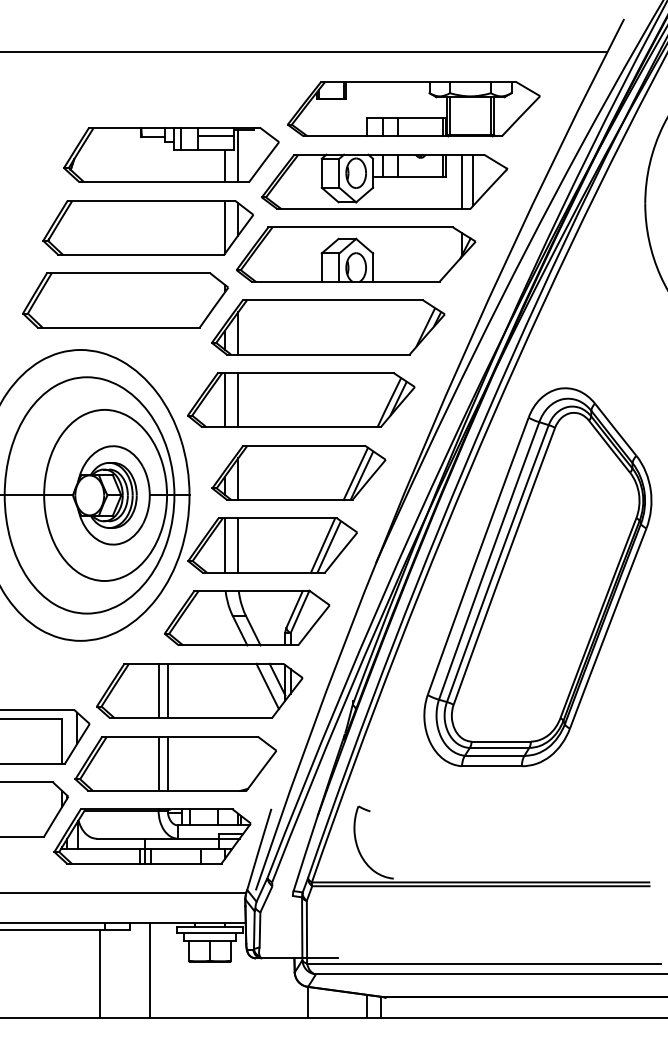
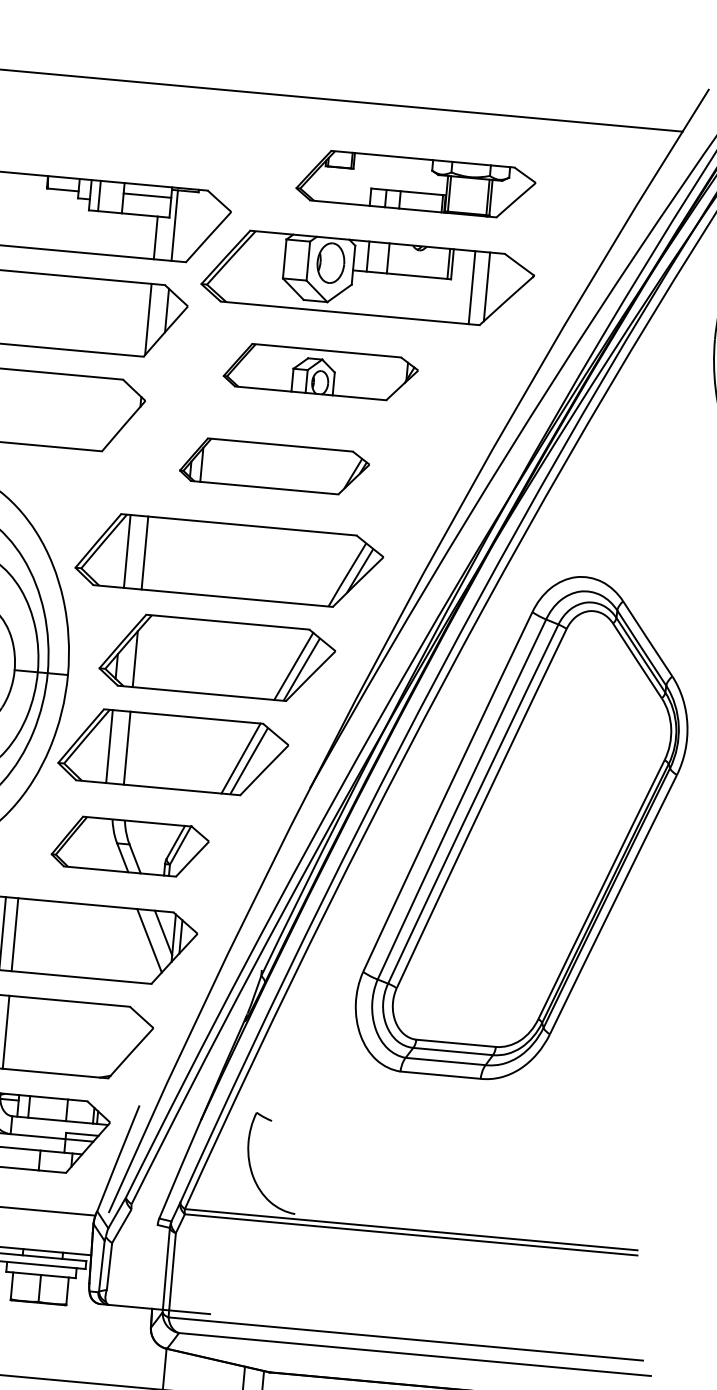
part: (413, 109) -> (415, 184), size x0.7
part: (356, 254) -> (321, 372), size x0.6
part: (328, 327) -> (274, 466), size x0.6
part: (247, 617) -> (130, 845), size x0.7

